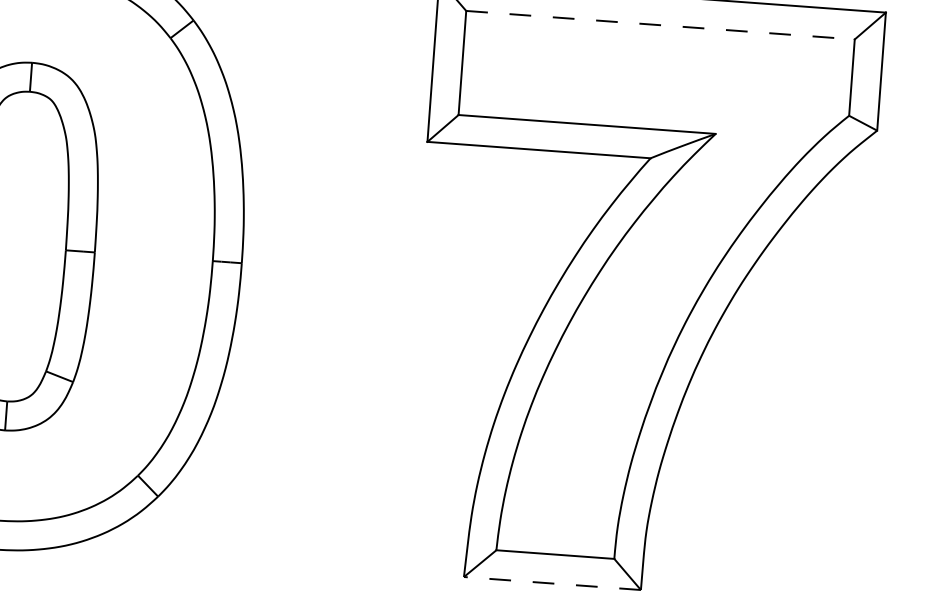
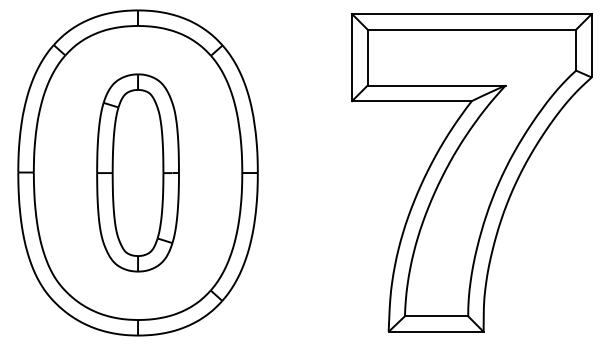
line: (661, 24) -> (472, 29), dashed -> solid
line: (551, 582) -> (435, 331), dashed -> solid

